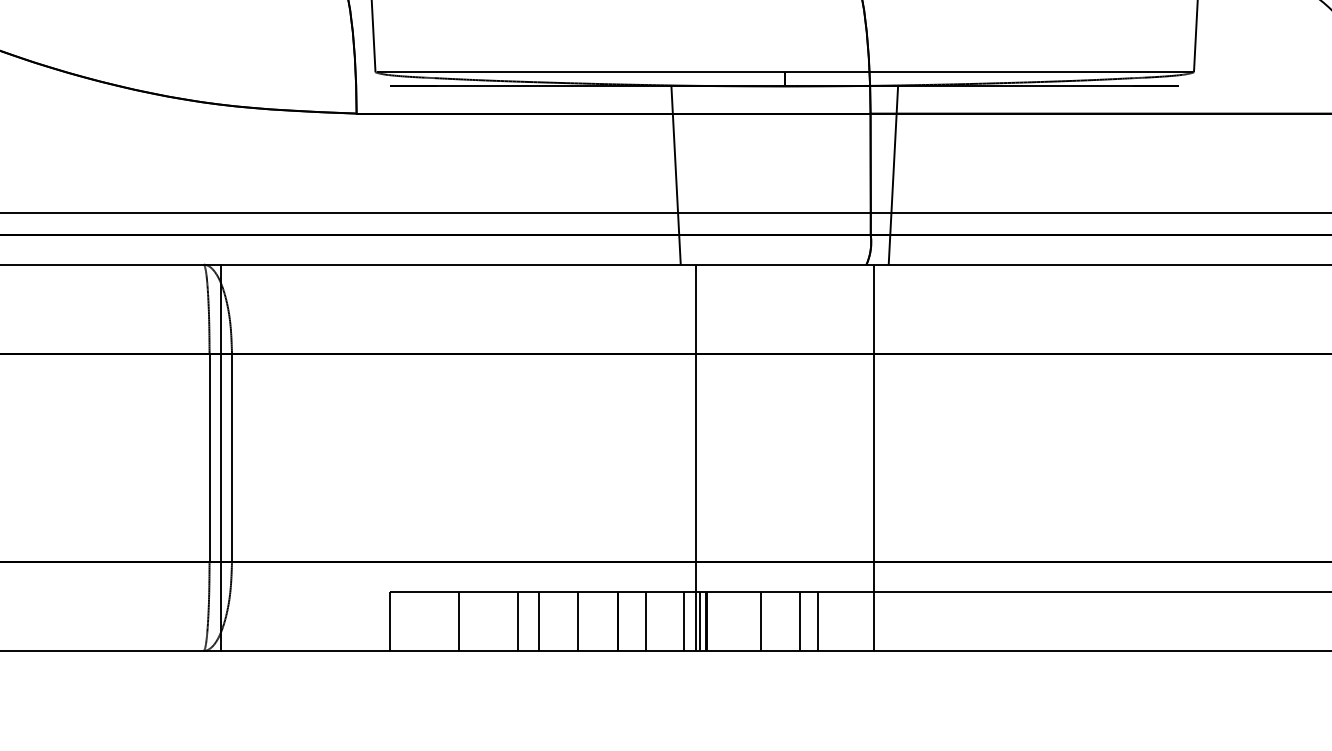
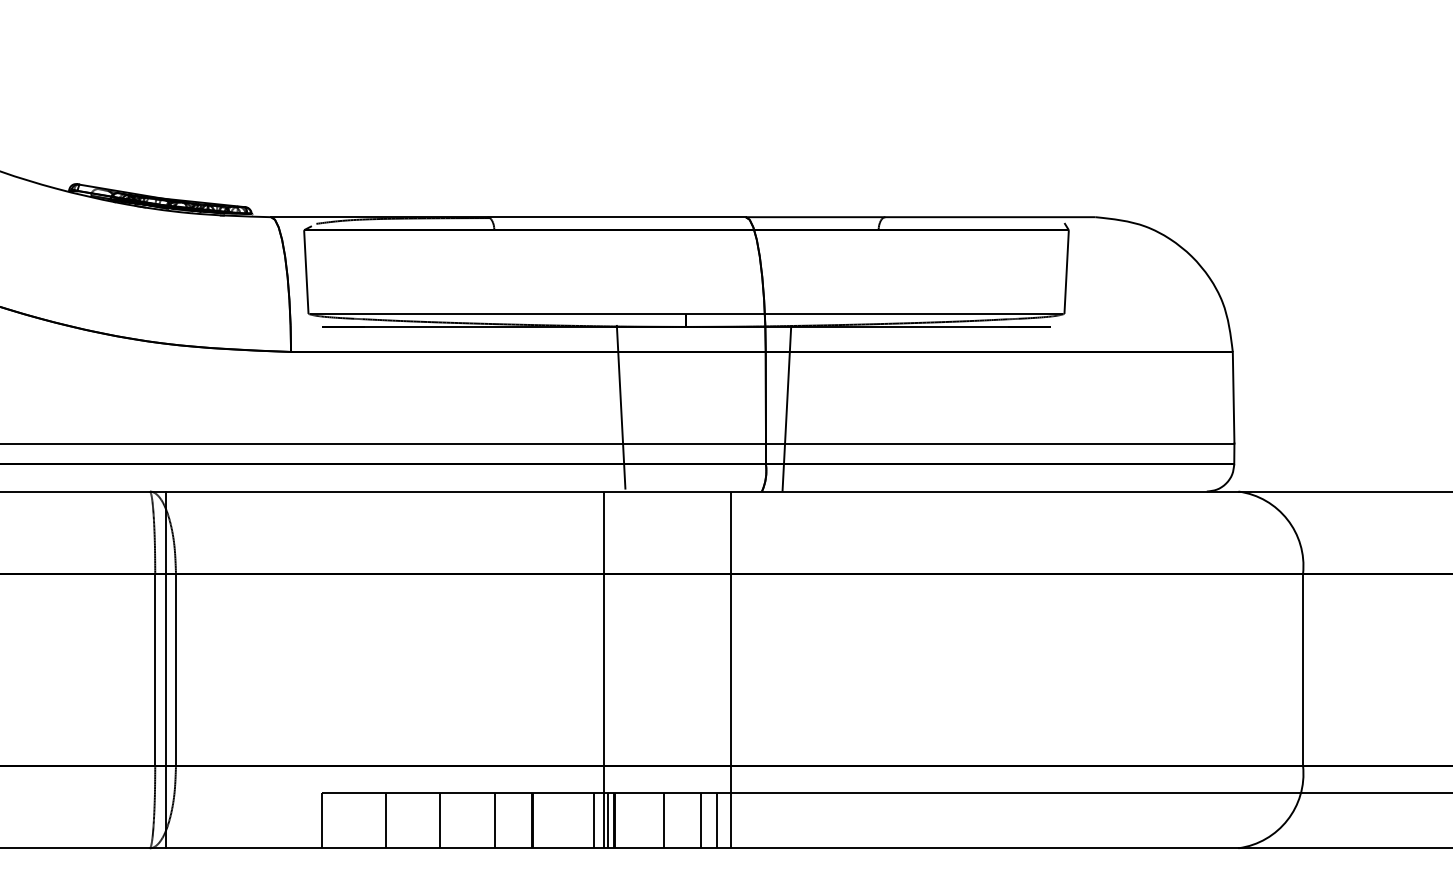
line: (675, 174) -> (620, 406), moved
line: (873, 457) -> (730, 669), moved
line: (538, 620) -> (459, 820), removed
line: (646, 620) -> (558, 820), removed

